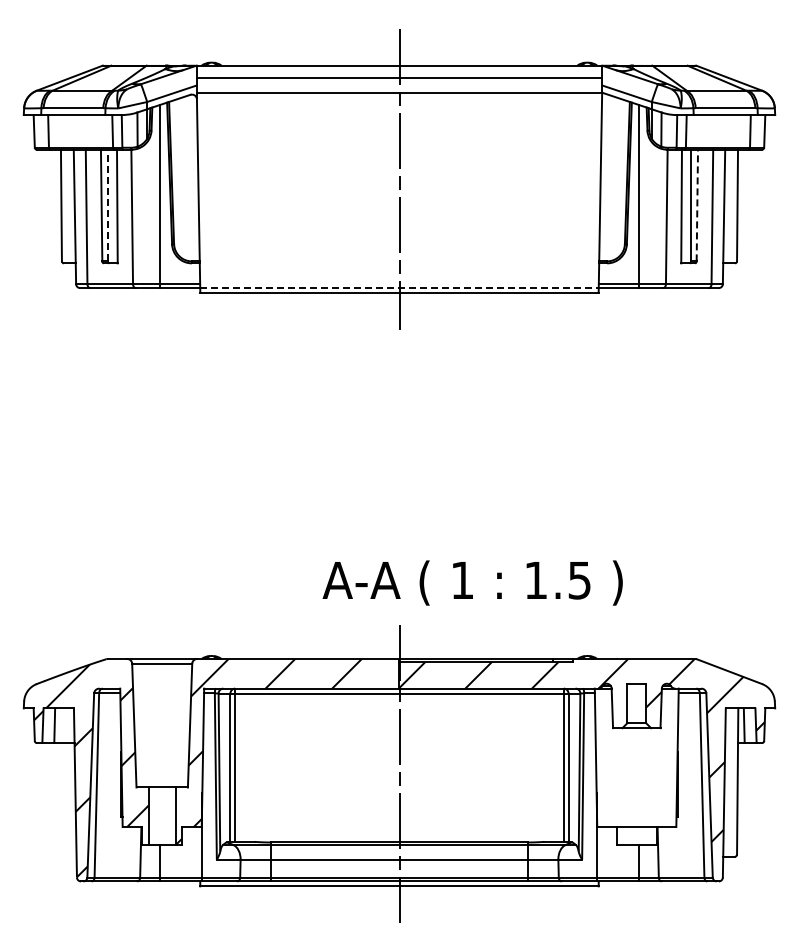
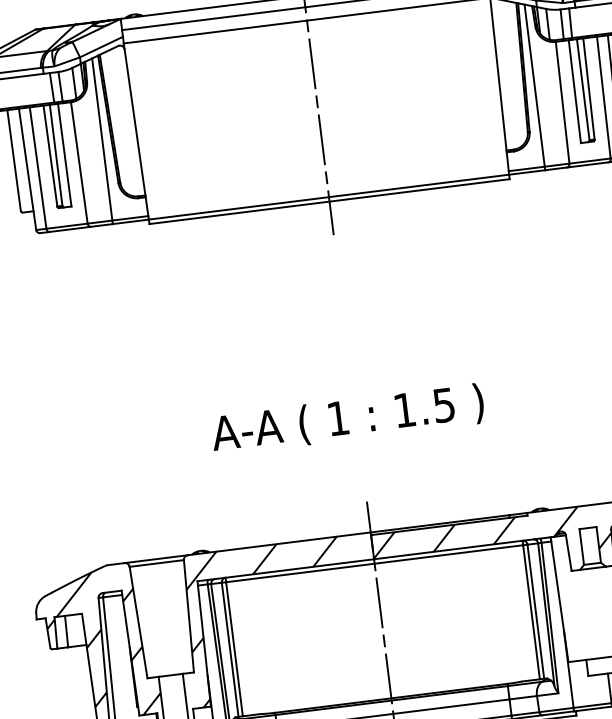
line: (107, 205) -> (55, 155), dashed -> solid
line: (697, 205) -> (589, 88), dashed -> solid
line: (399, 288) -> (329, 197), dashed -> solid
text: (472, 582) -> (347, 419), moved

